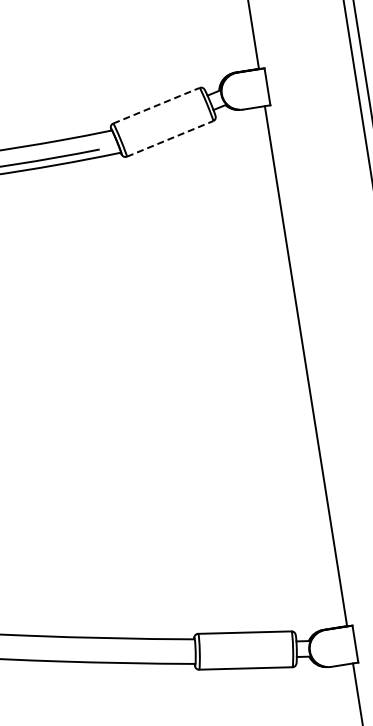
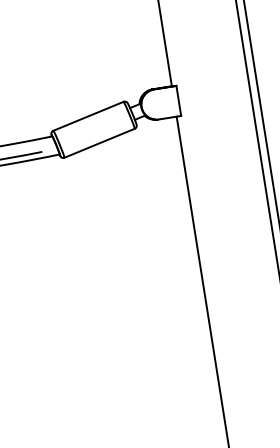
line: (156, 105) -> (88, 116), dashed -> solid
line: (170, 138) -> (99, 142), dashed -> solid

